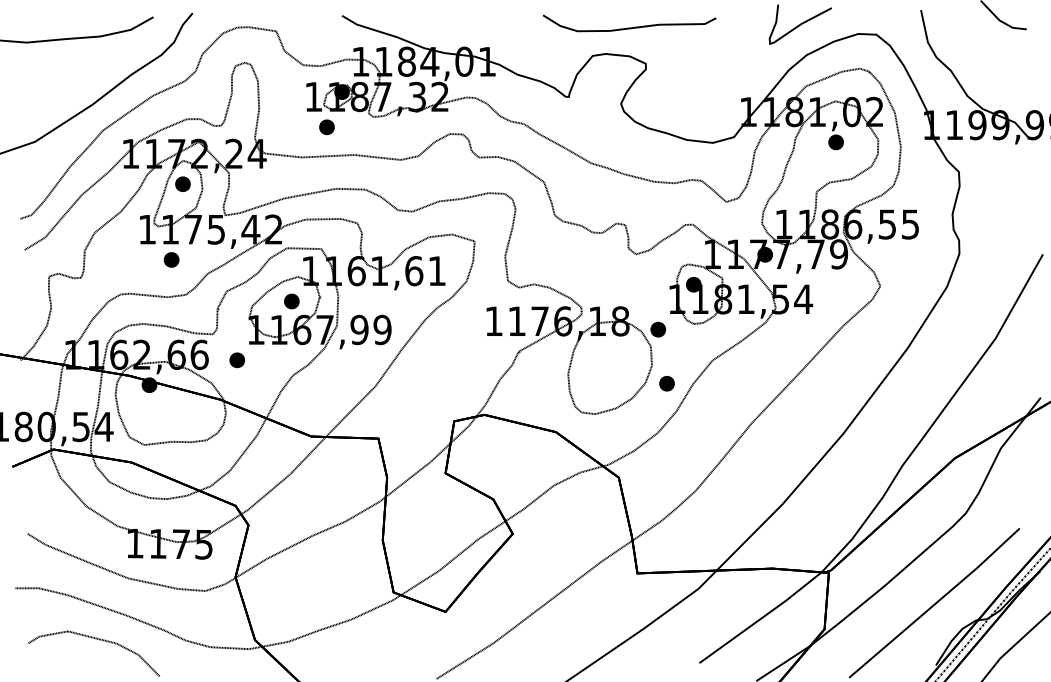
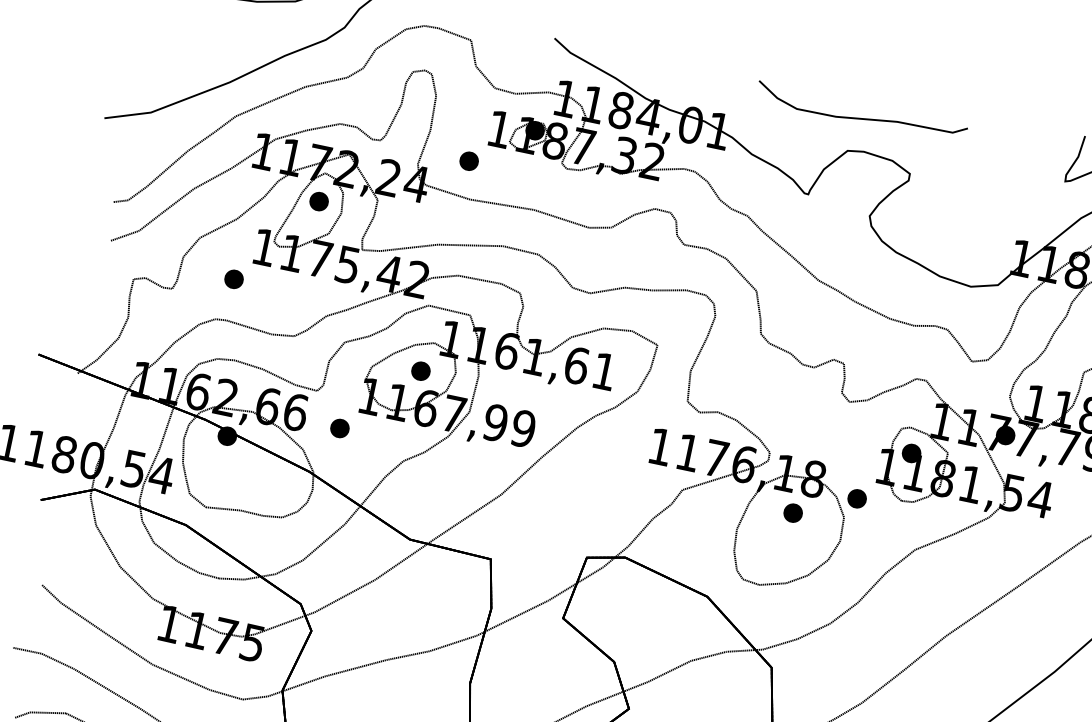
curve: (629, 27) -> (860, 117), moved
part: (326, 127) -> (468, 161), moved
part: (171, 259) -> (234, 278), moved
part: (666, 383) -> (792, 512), moved

